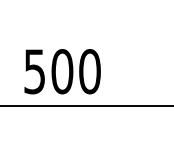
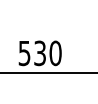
text: (63, 71) -> (40, 53), 500 -> 530

